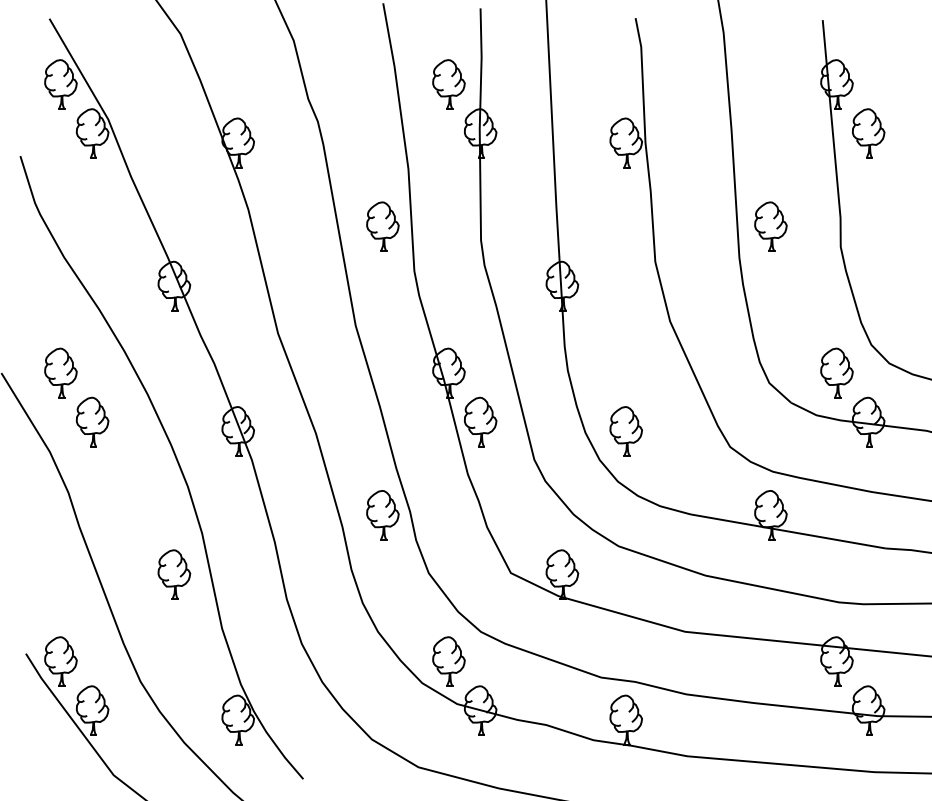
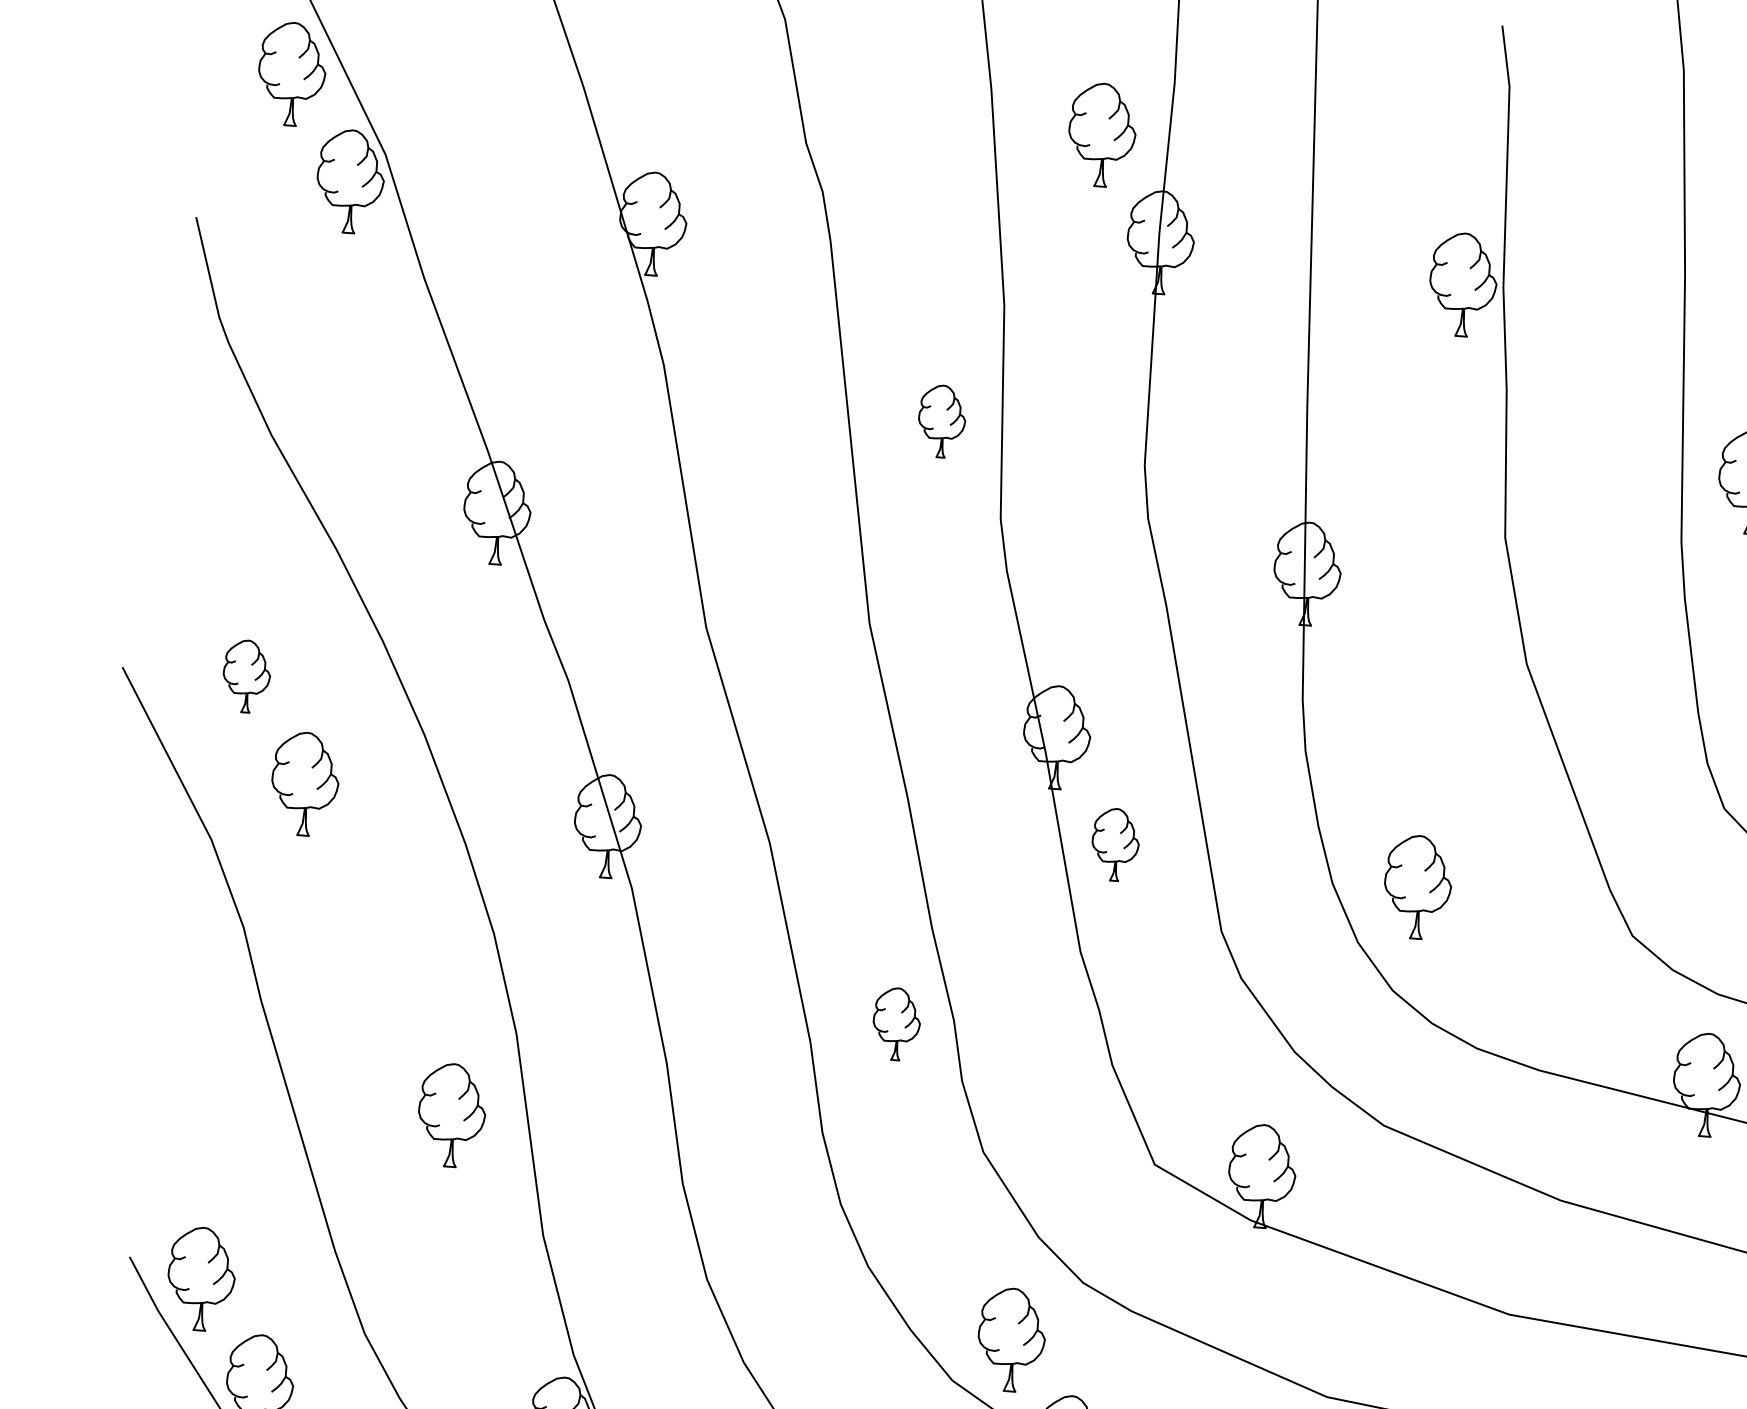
part: (382, 226) -> (941, 420), size x0.7
part: (60, 372) -> (245, 675), size x0.7
part: (480, 421) -> (1115, 843), size x0.7
part: (382, 515) -> (895, 1024), size x0.7

